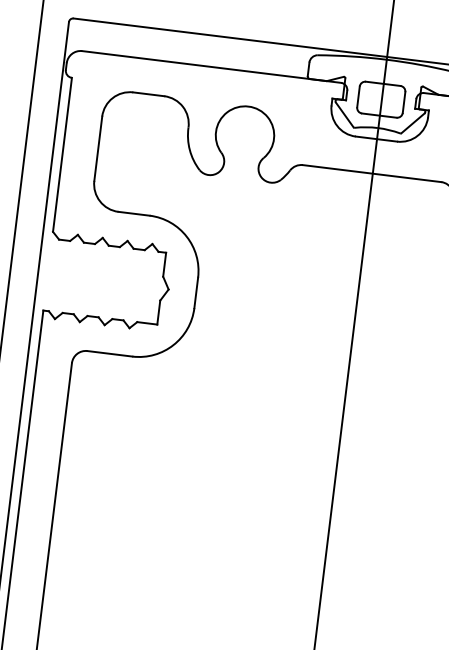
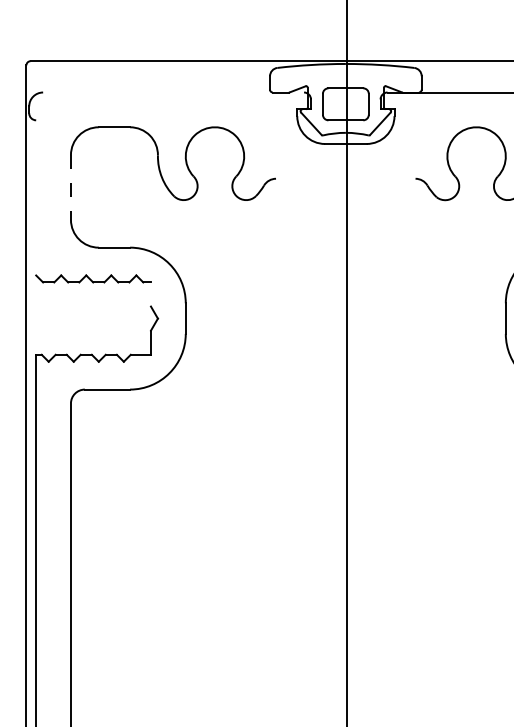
line: (211, 66) -> (173, 92), removed
line: (97, 148) -> (70, 187), solid -> dashed
line: (62, 154) -> (36, 197), removed
line: (371, 173) -> (345, 178), removed
line: (164, 264) -> (150, 294), removed

